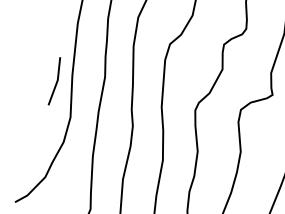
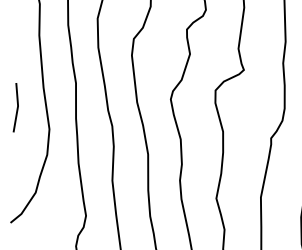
part: (54, 81) -> (15, 107), moved

